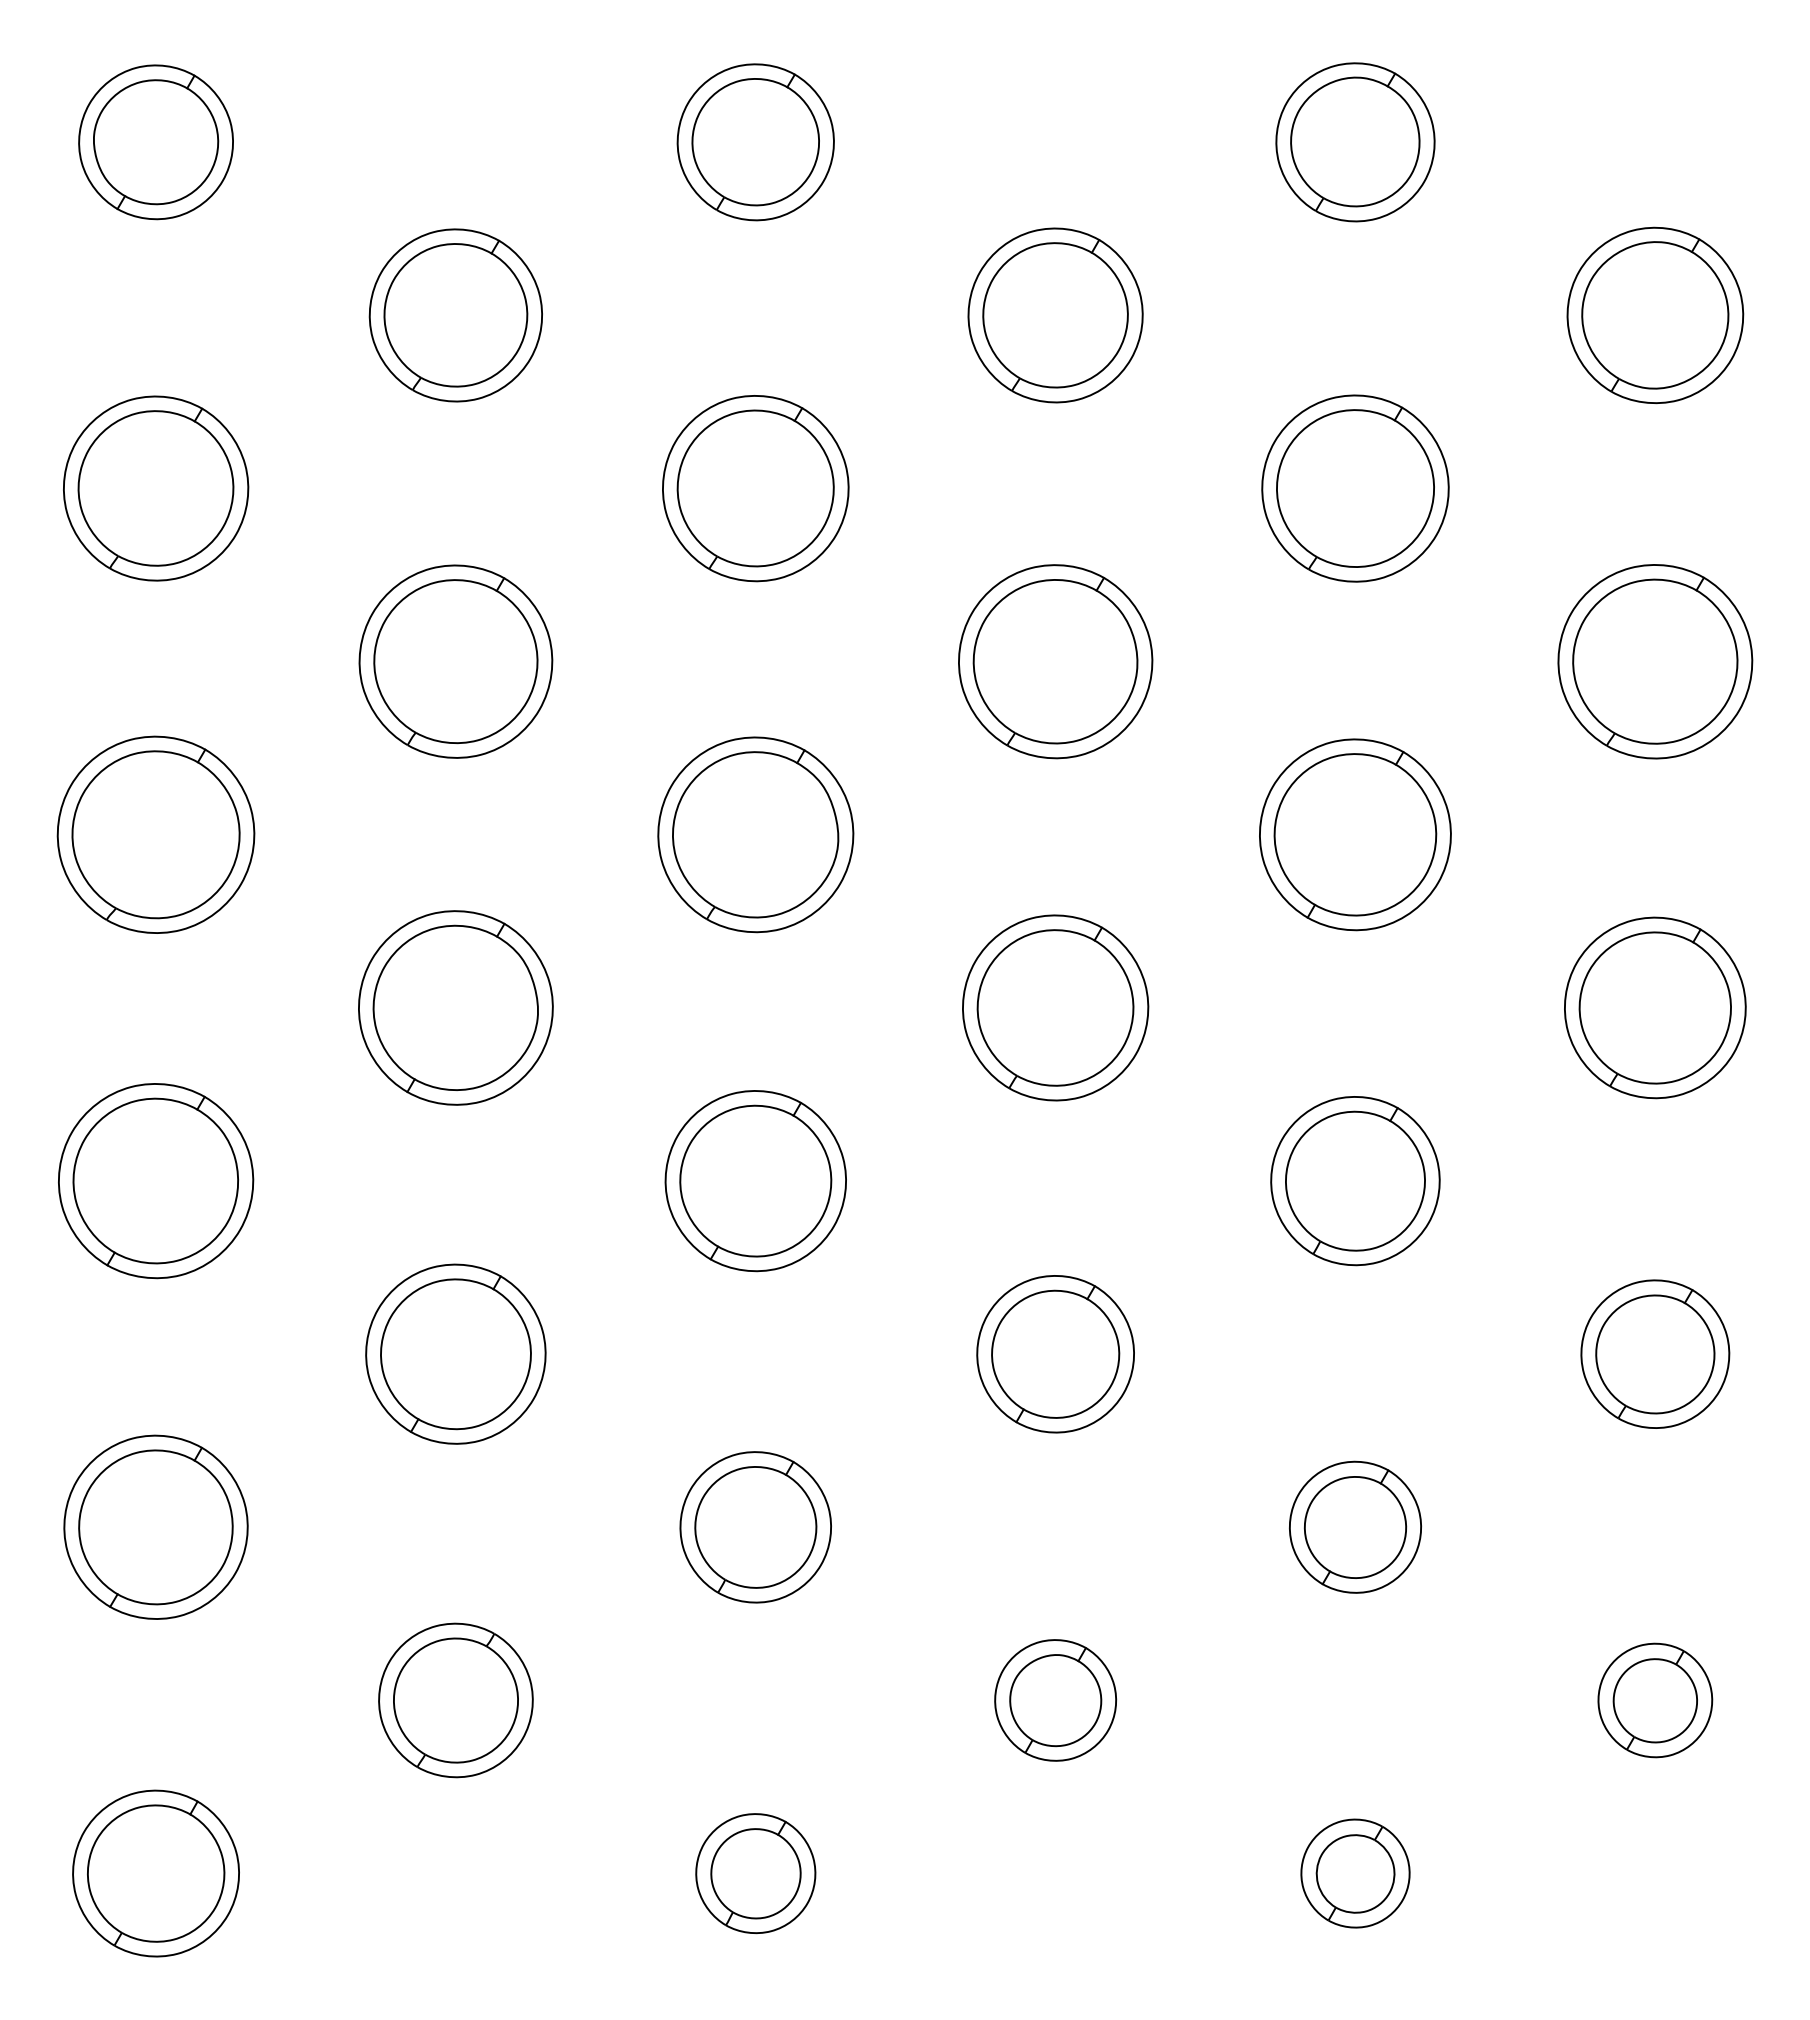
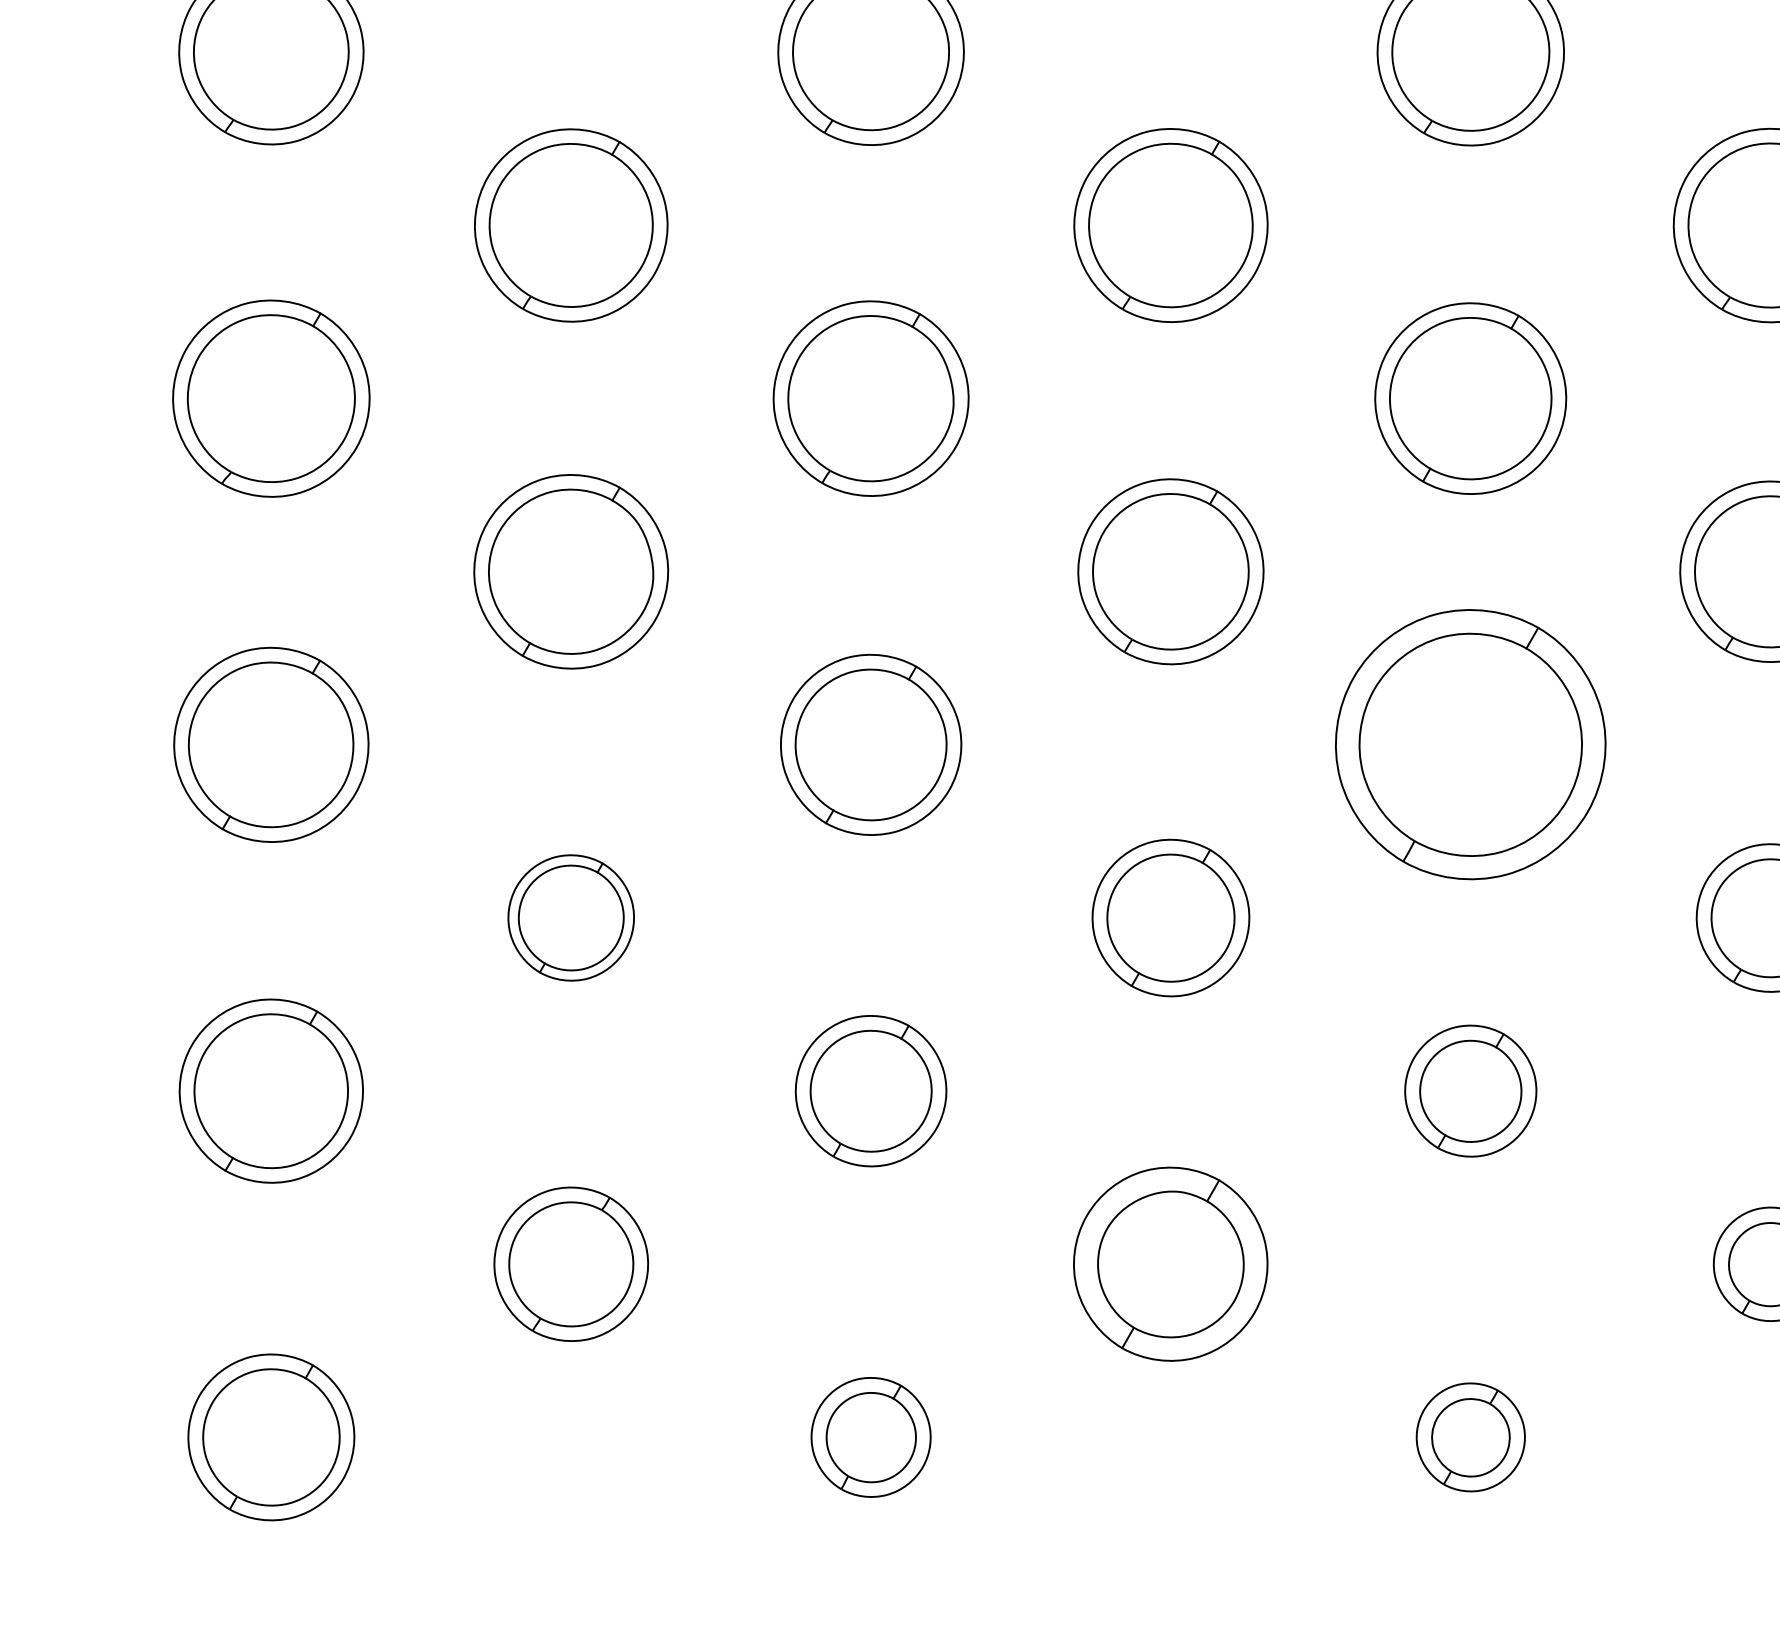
part: (1355, 1181) -> (1470, 745), size x1.6
part: (455, 1353) -> (570, 917), size x0.7
part: (1055, 1700) -> (1170, 1264), size x1.6

